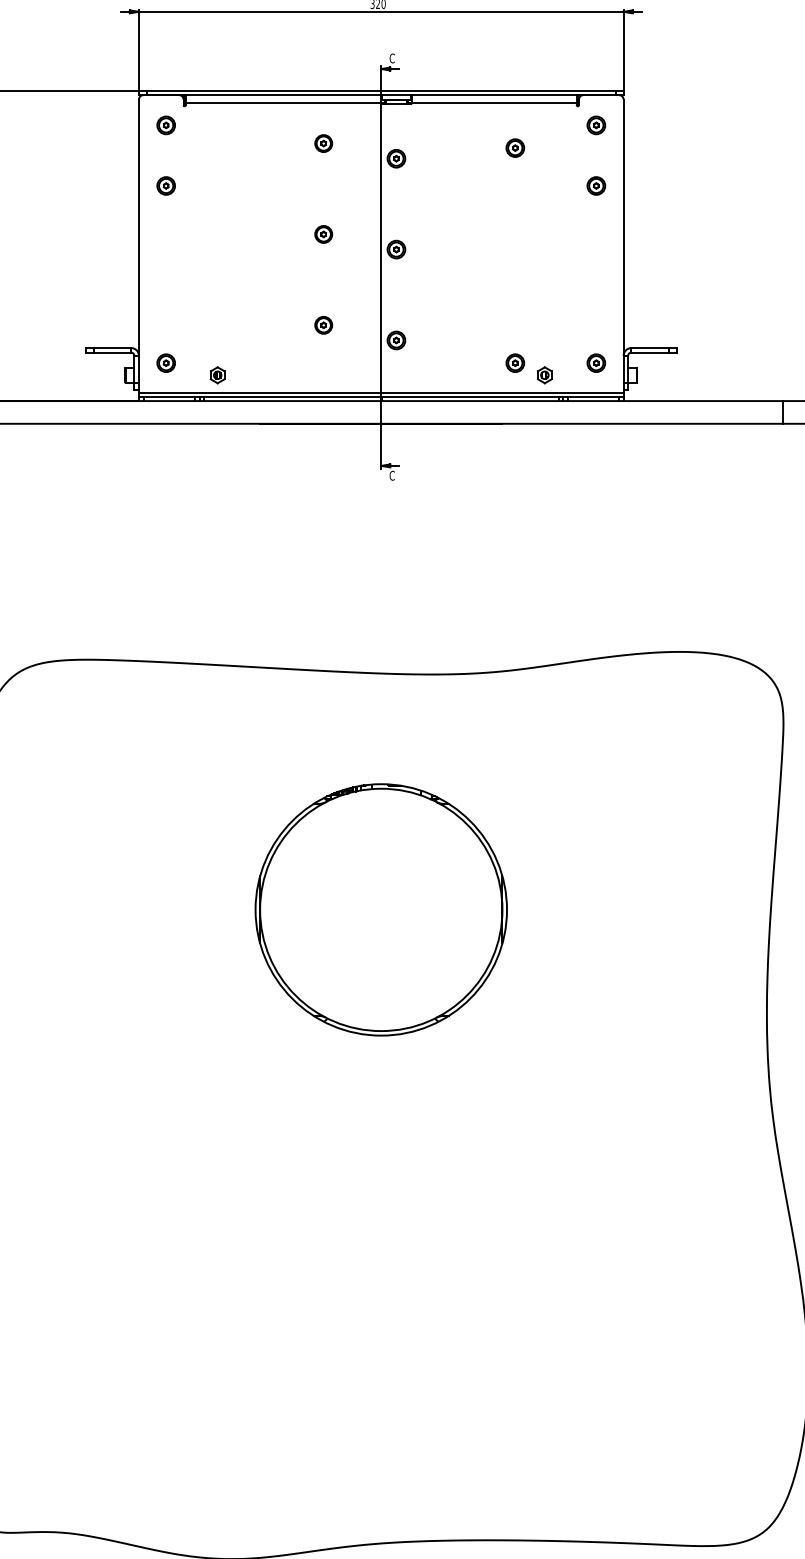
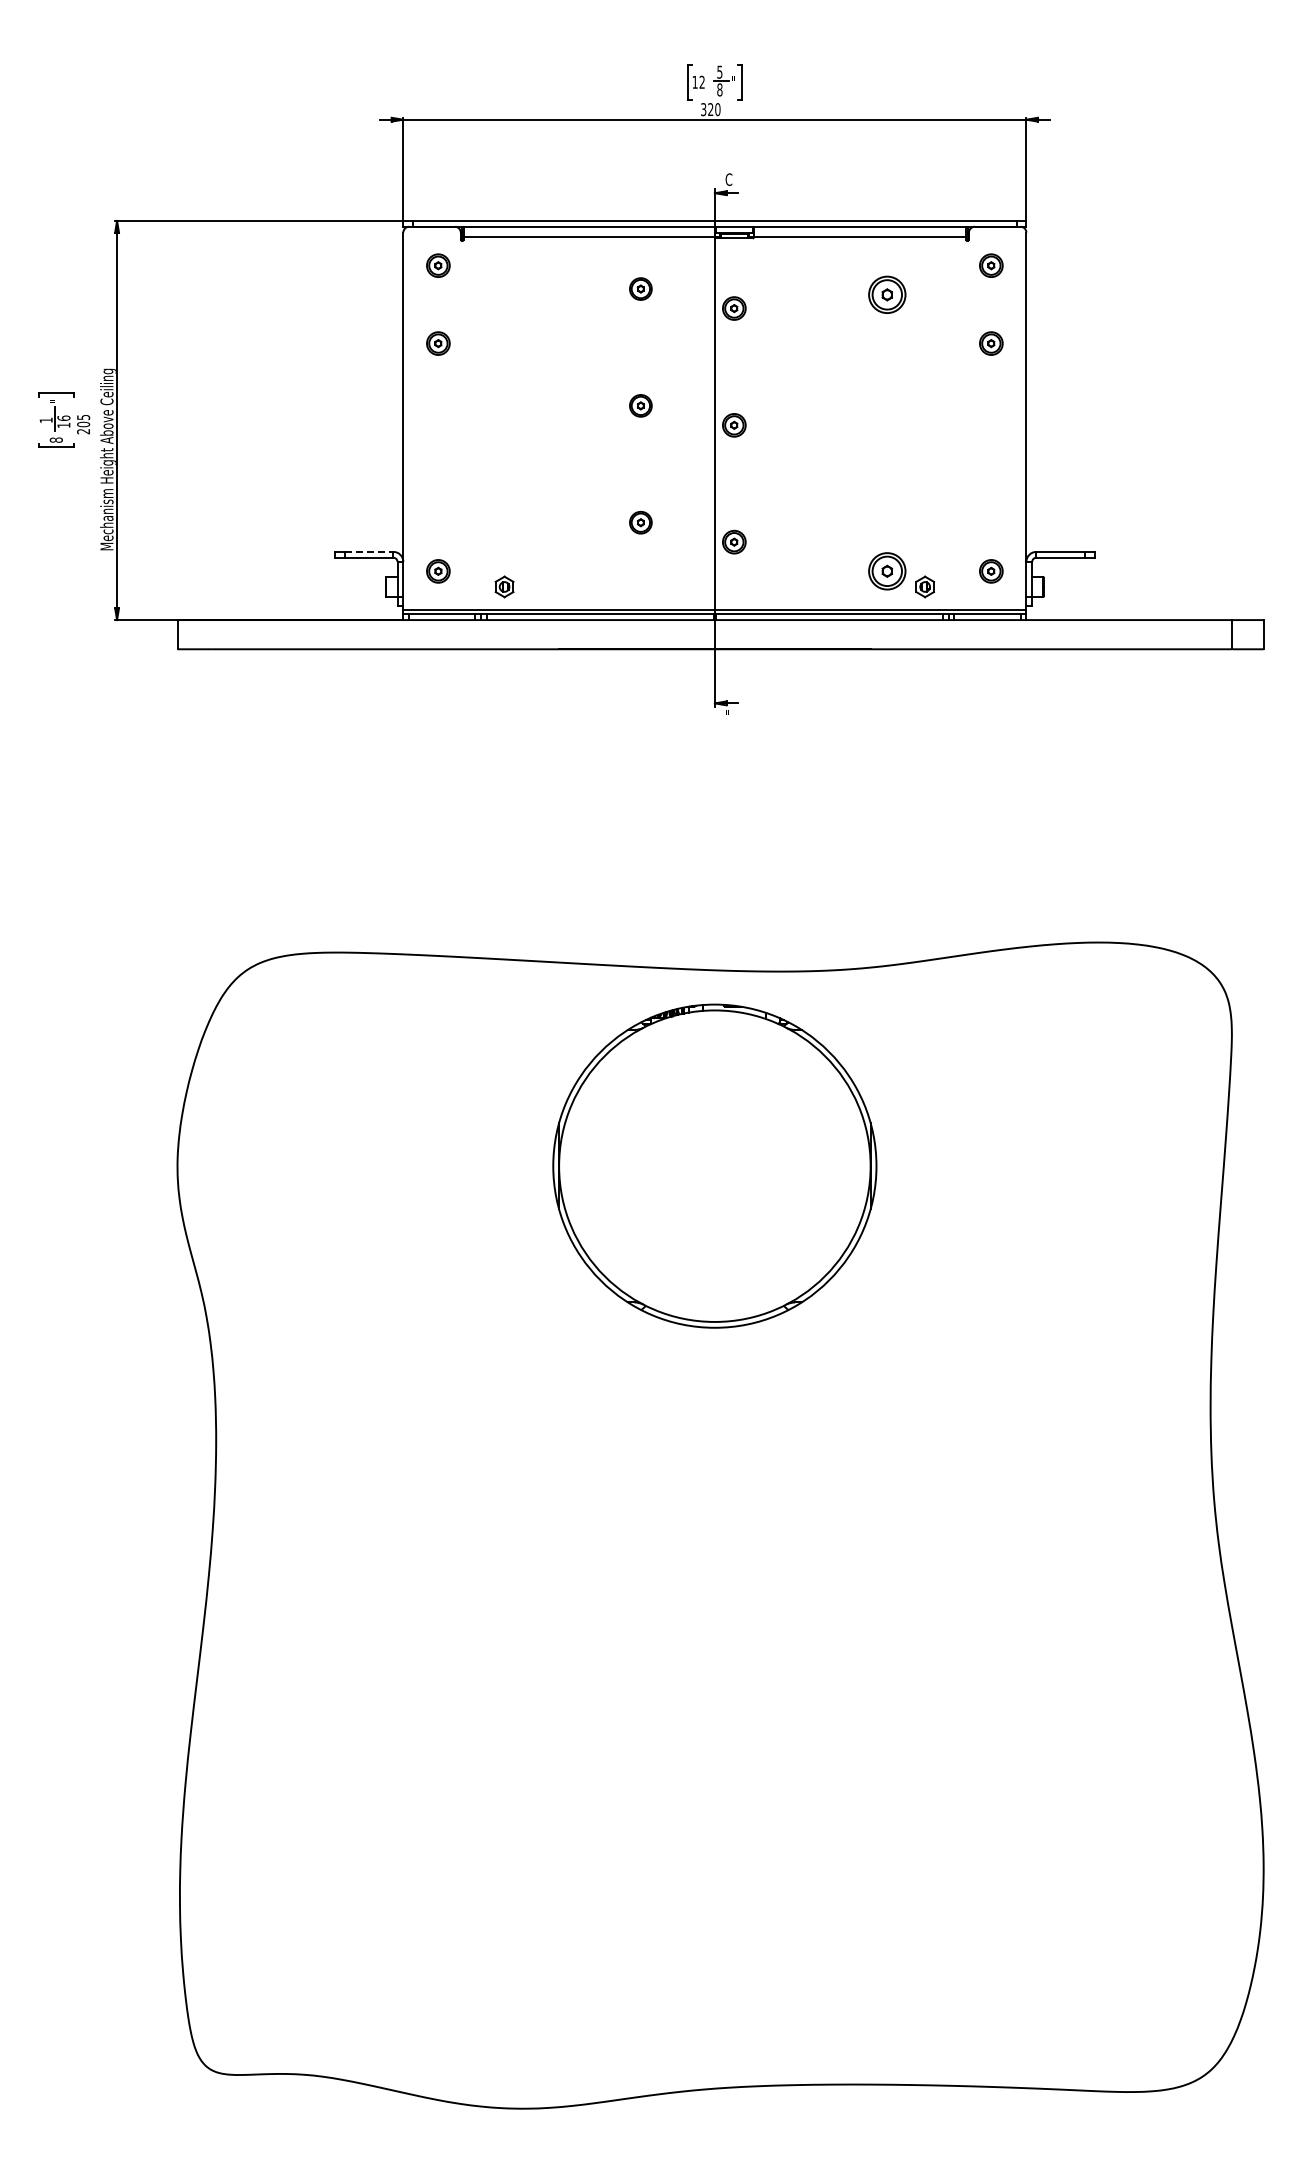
part: (514, 147) -> (886, 294), size x1.6
line: (112, 347) -> (369, 551), solid -> dashed
part: (514, 363) -> (886, 571), size x1.6
text: (391, 475) -> (728, 715), C -> "
part: (380, 909) -> (714, 1165), moved

